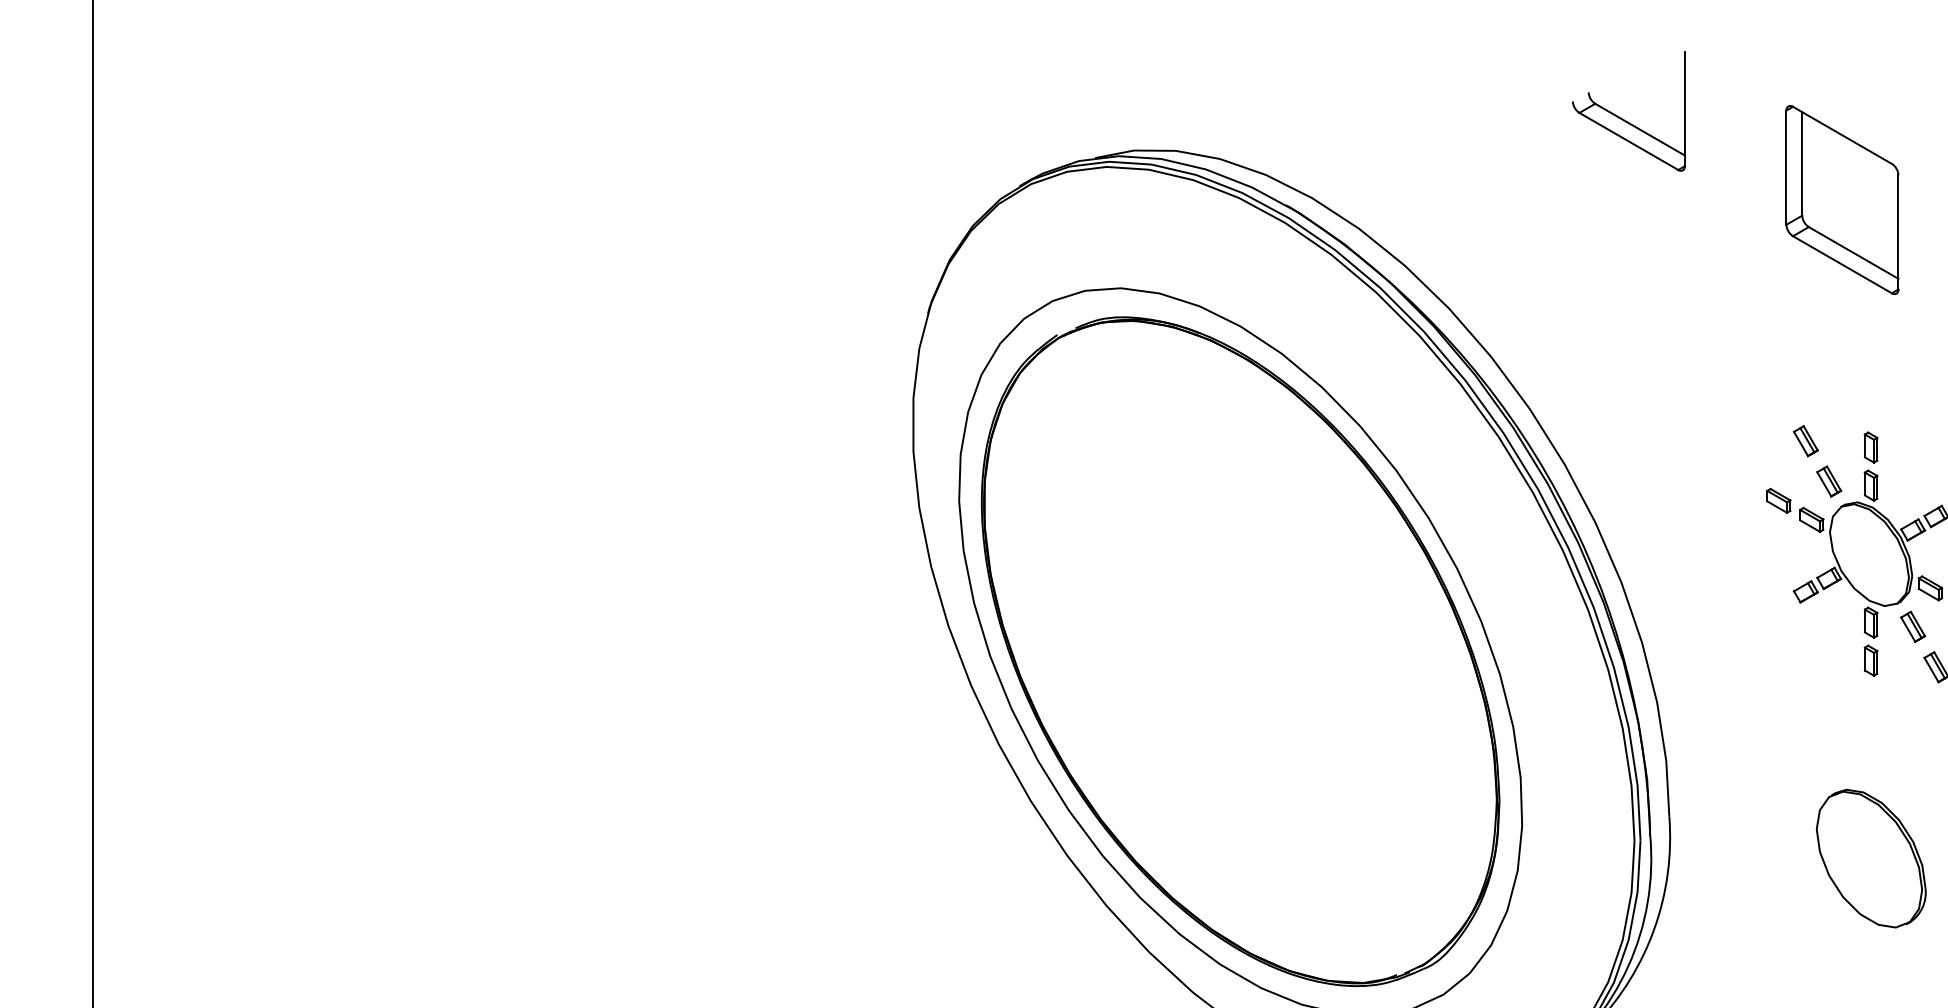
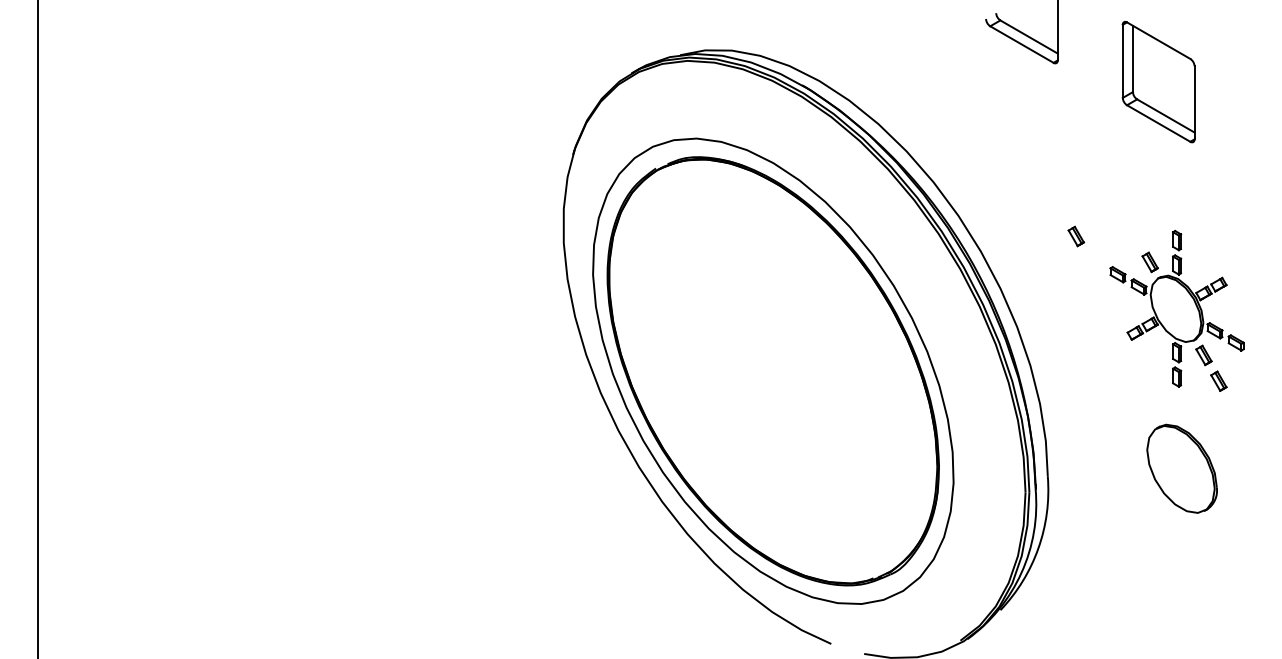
part: (1804, 441) -> (1075, 236), moved
part: (1870, 858) -> (1181, 468), moved

